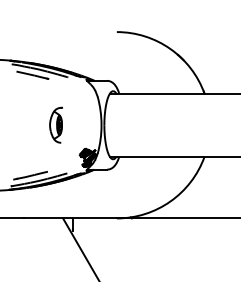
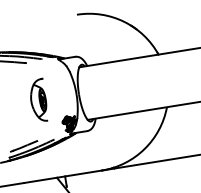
part: (55, 125) -> (38, 101), size x1.43

